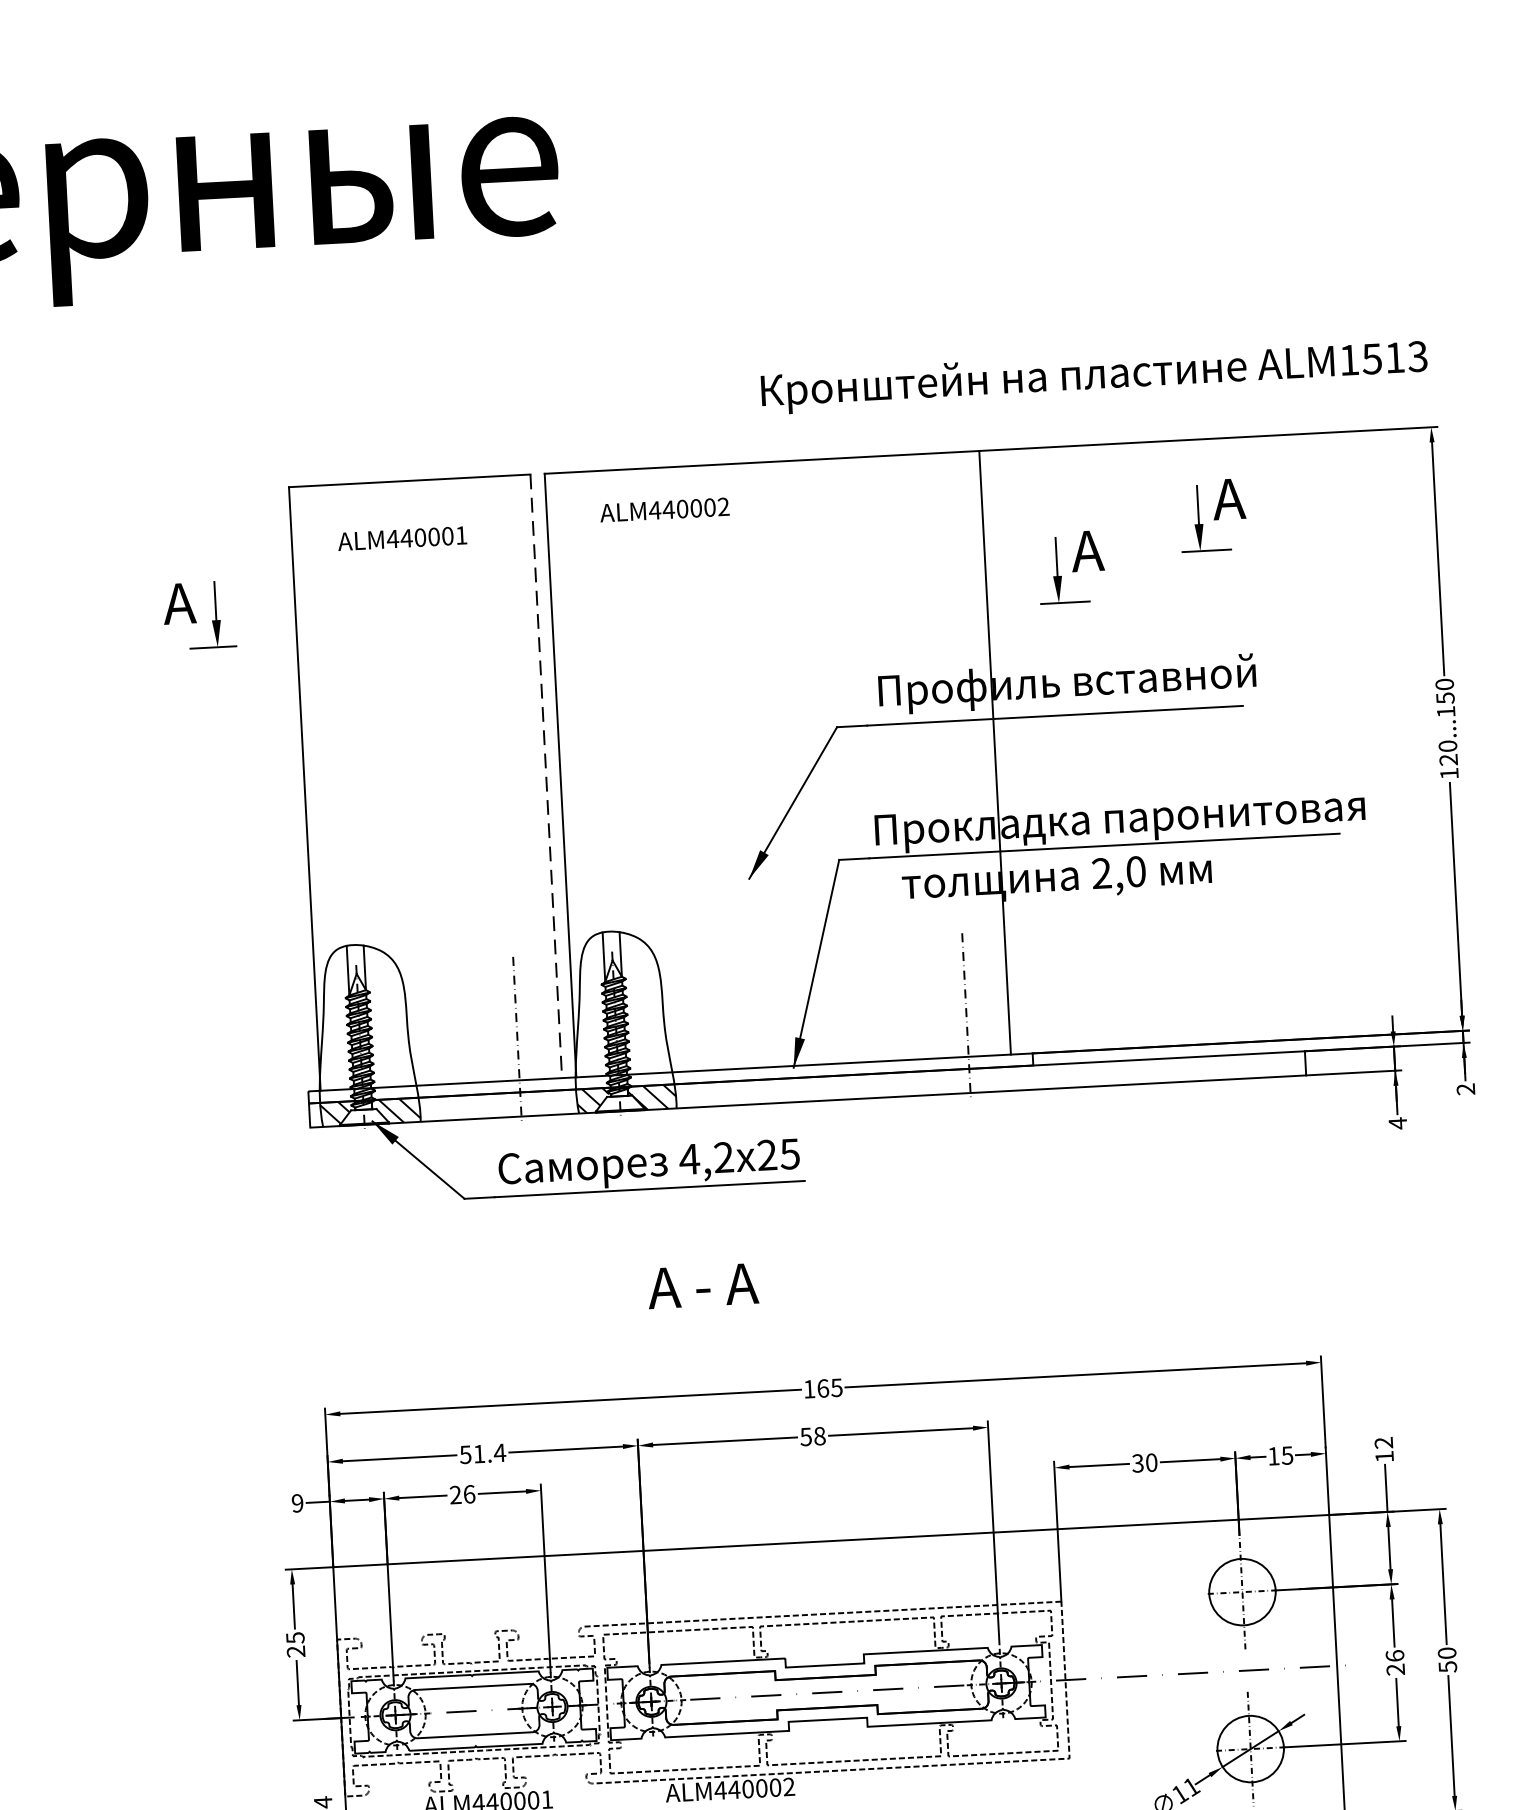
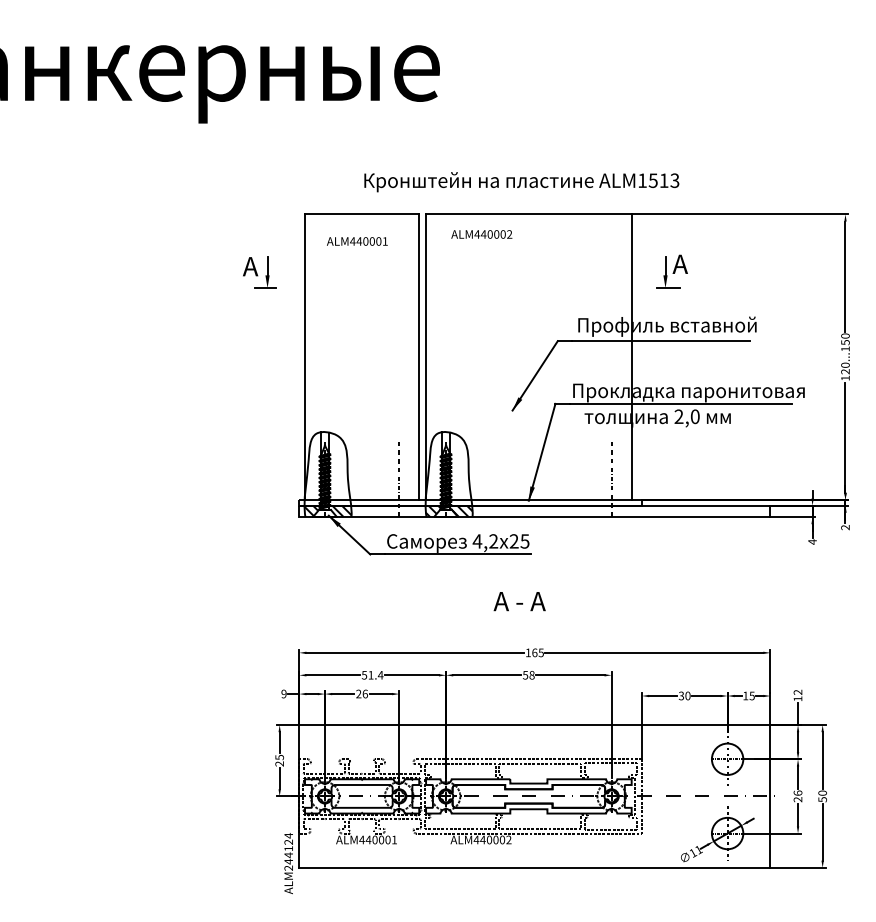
text: (1093, 377) -> (521, 182), moved
part: (1211, 515) -> (739, 250), removed
line: (546, 776) -> (419, 357), dashed -> solid
text: (702, 1285) -> (519, 601), moved

